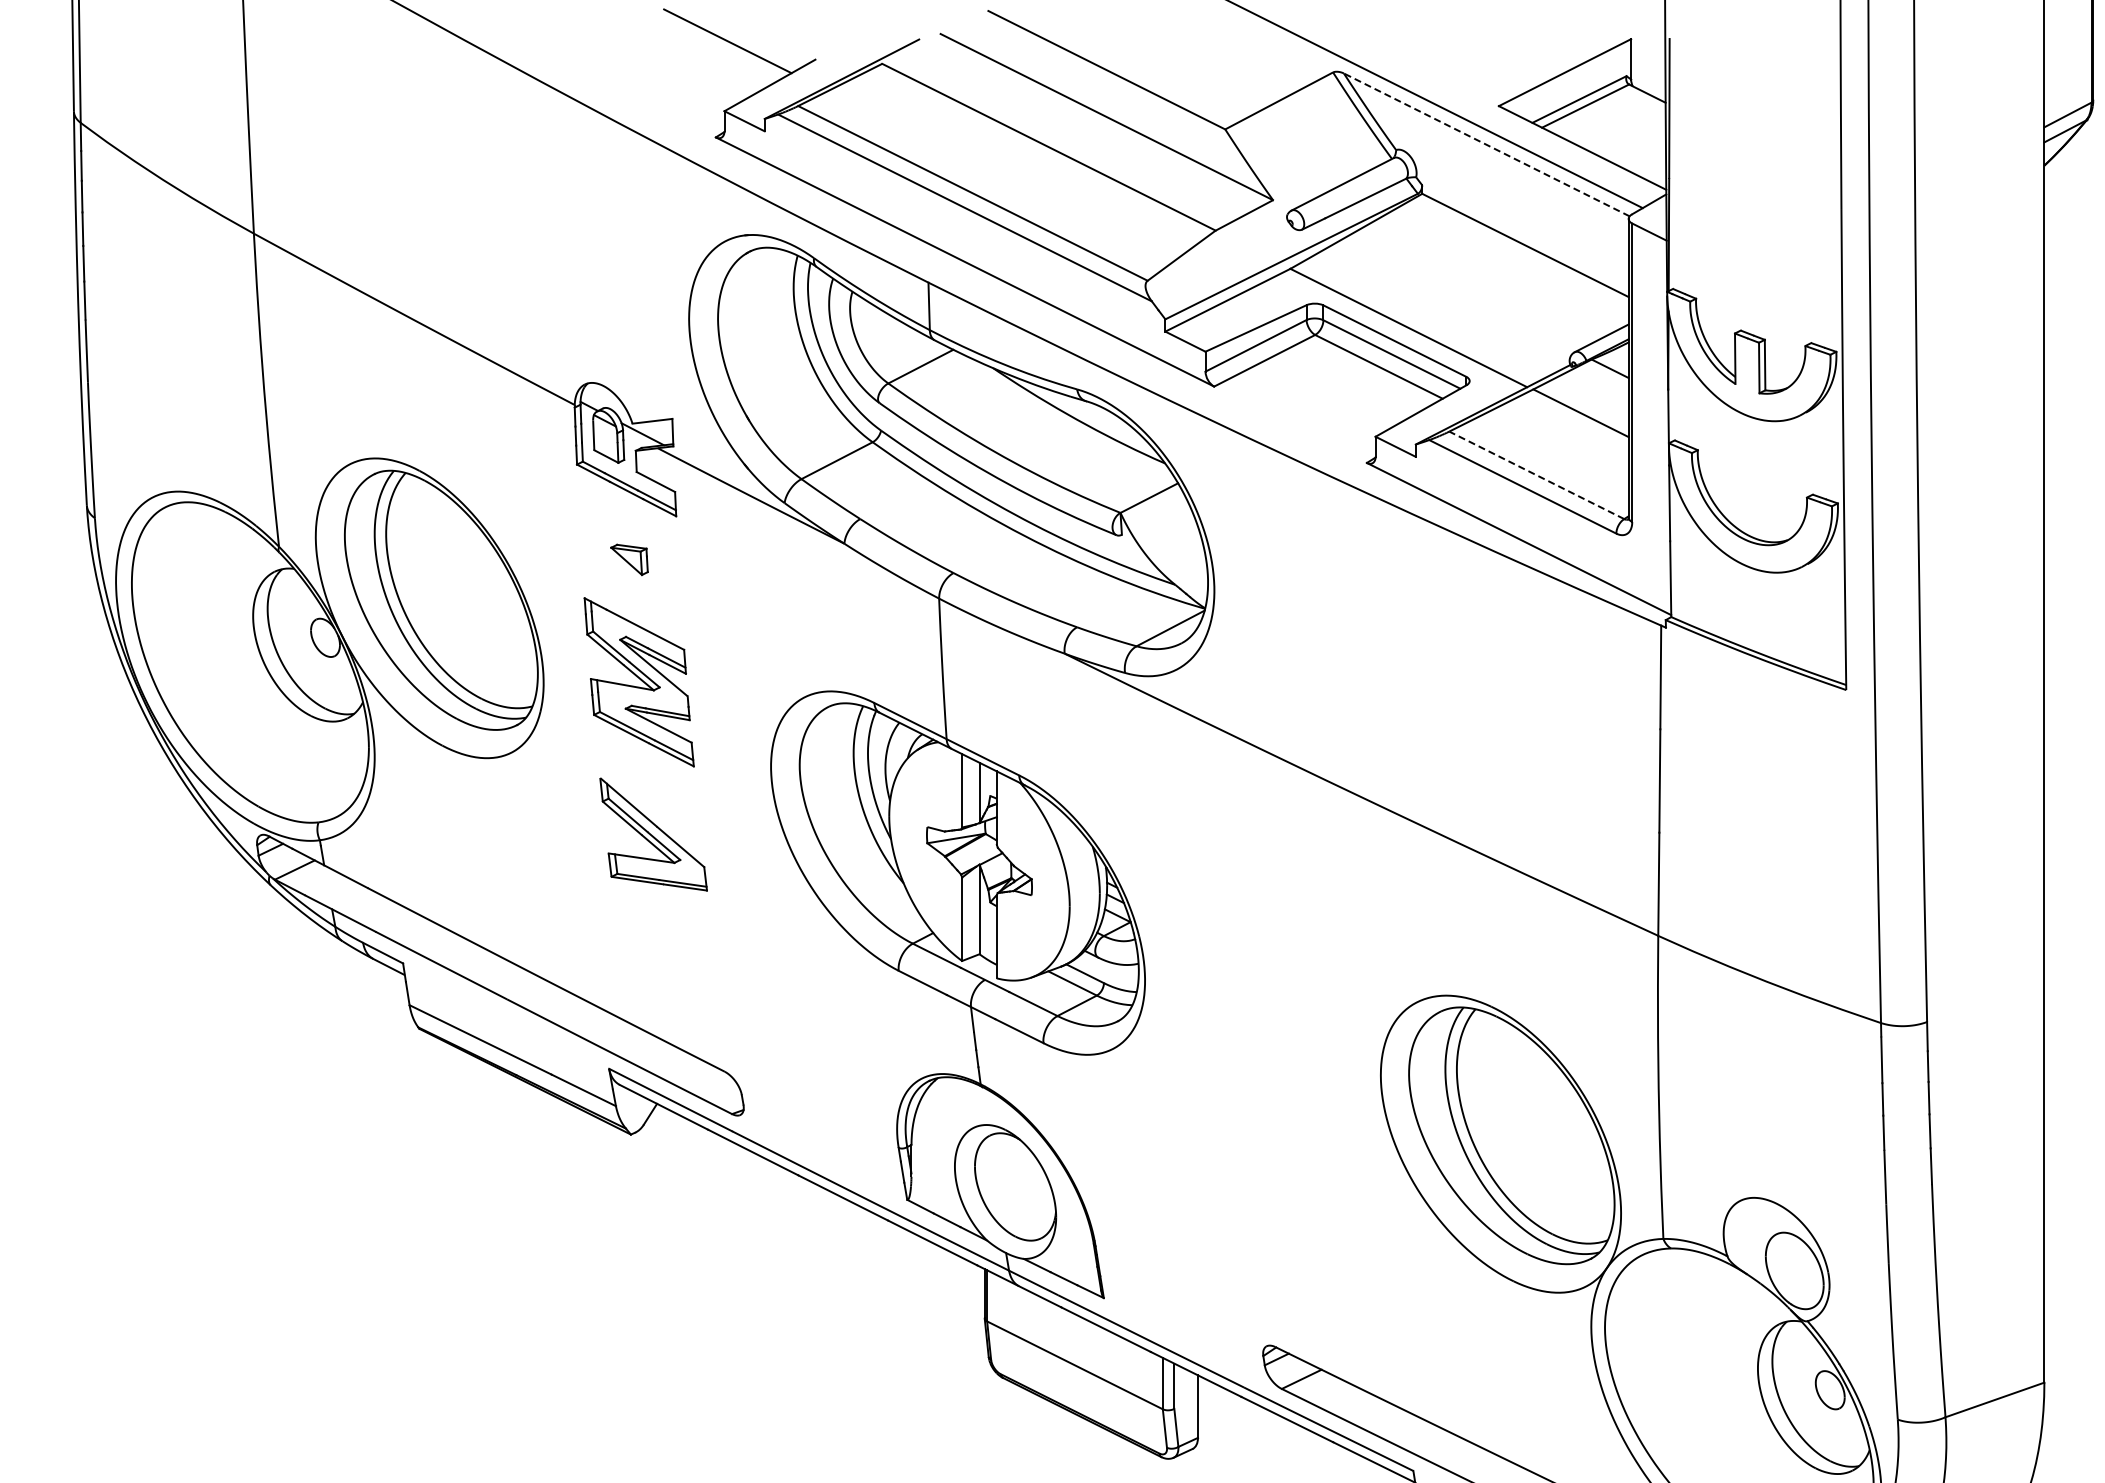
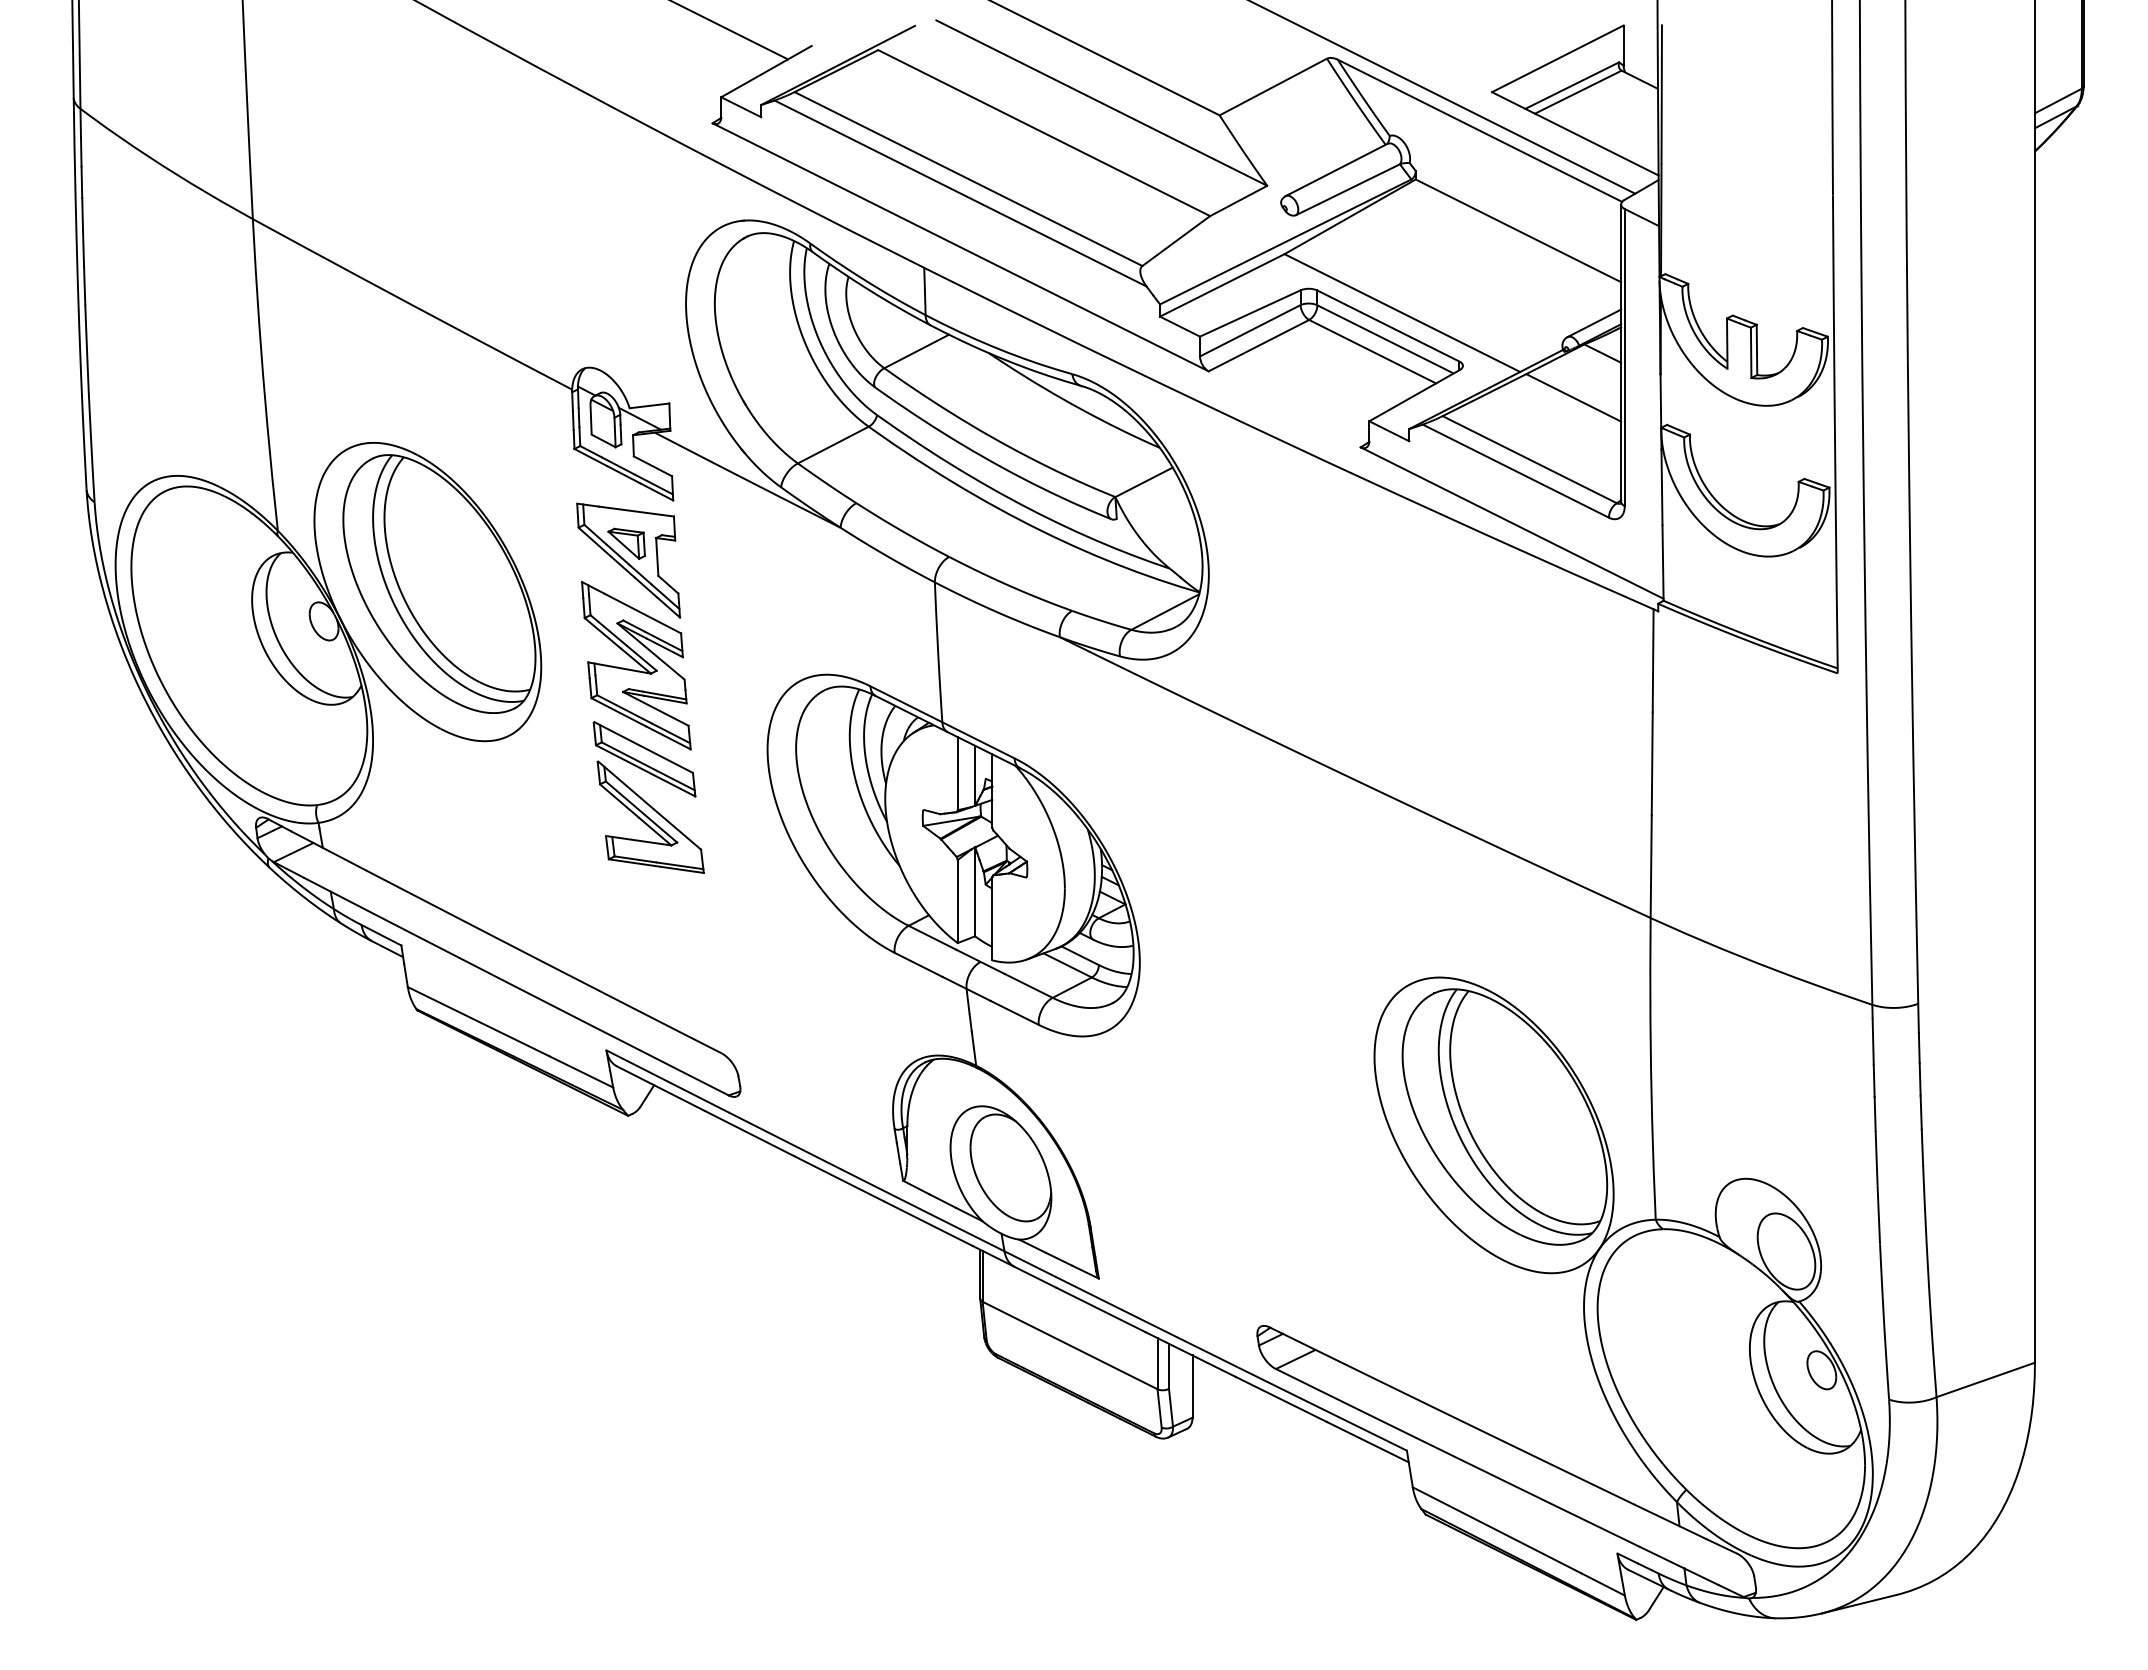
line: (1486, 144) -> (1479, 130), dashed -> solid
line: (1536, 475) -> (1529, 459), dashed -> solid
part: (631, 576) -> (628, 560), added
part: (647, 776) -> (644, 759), added

